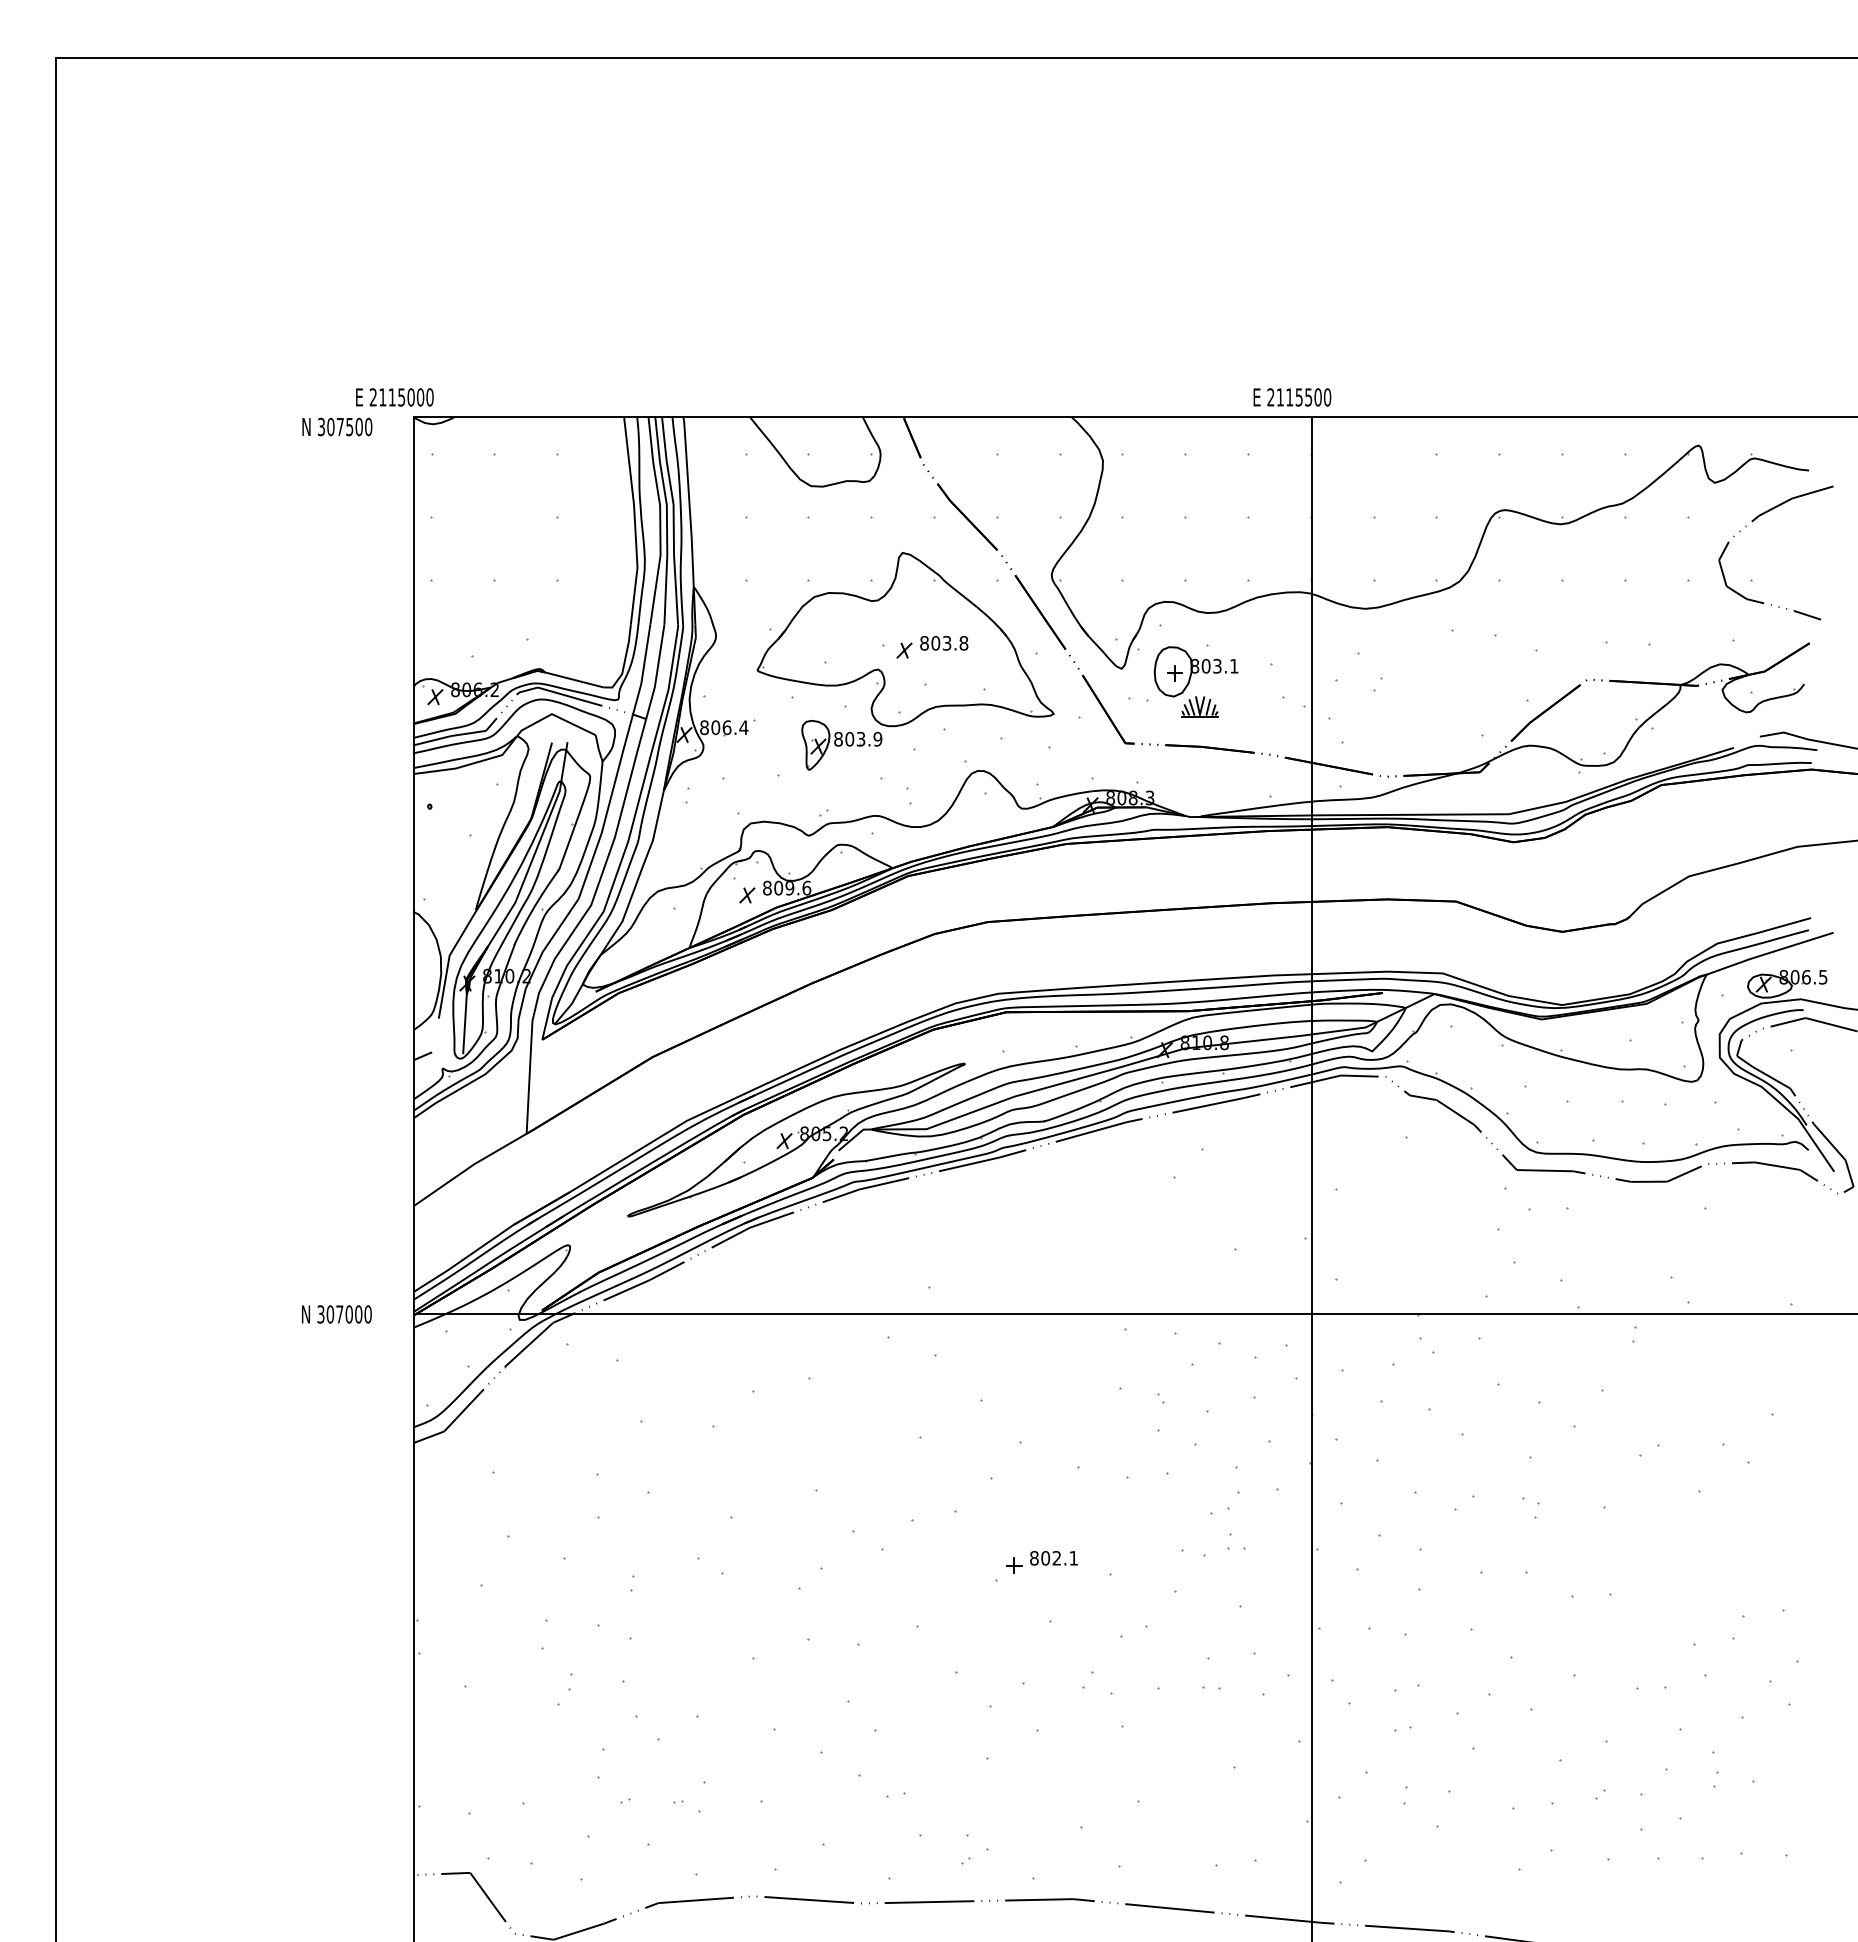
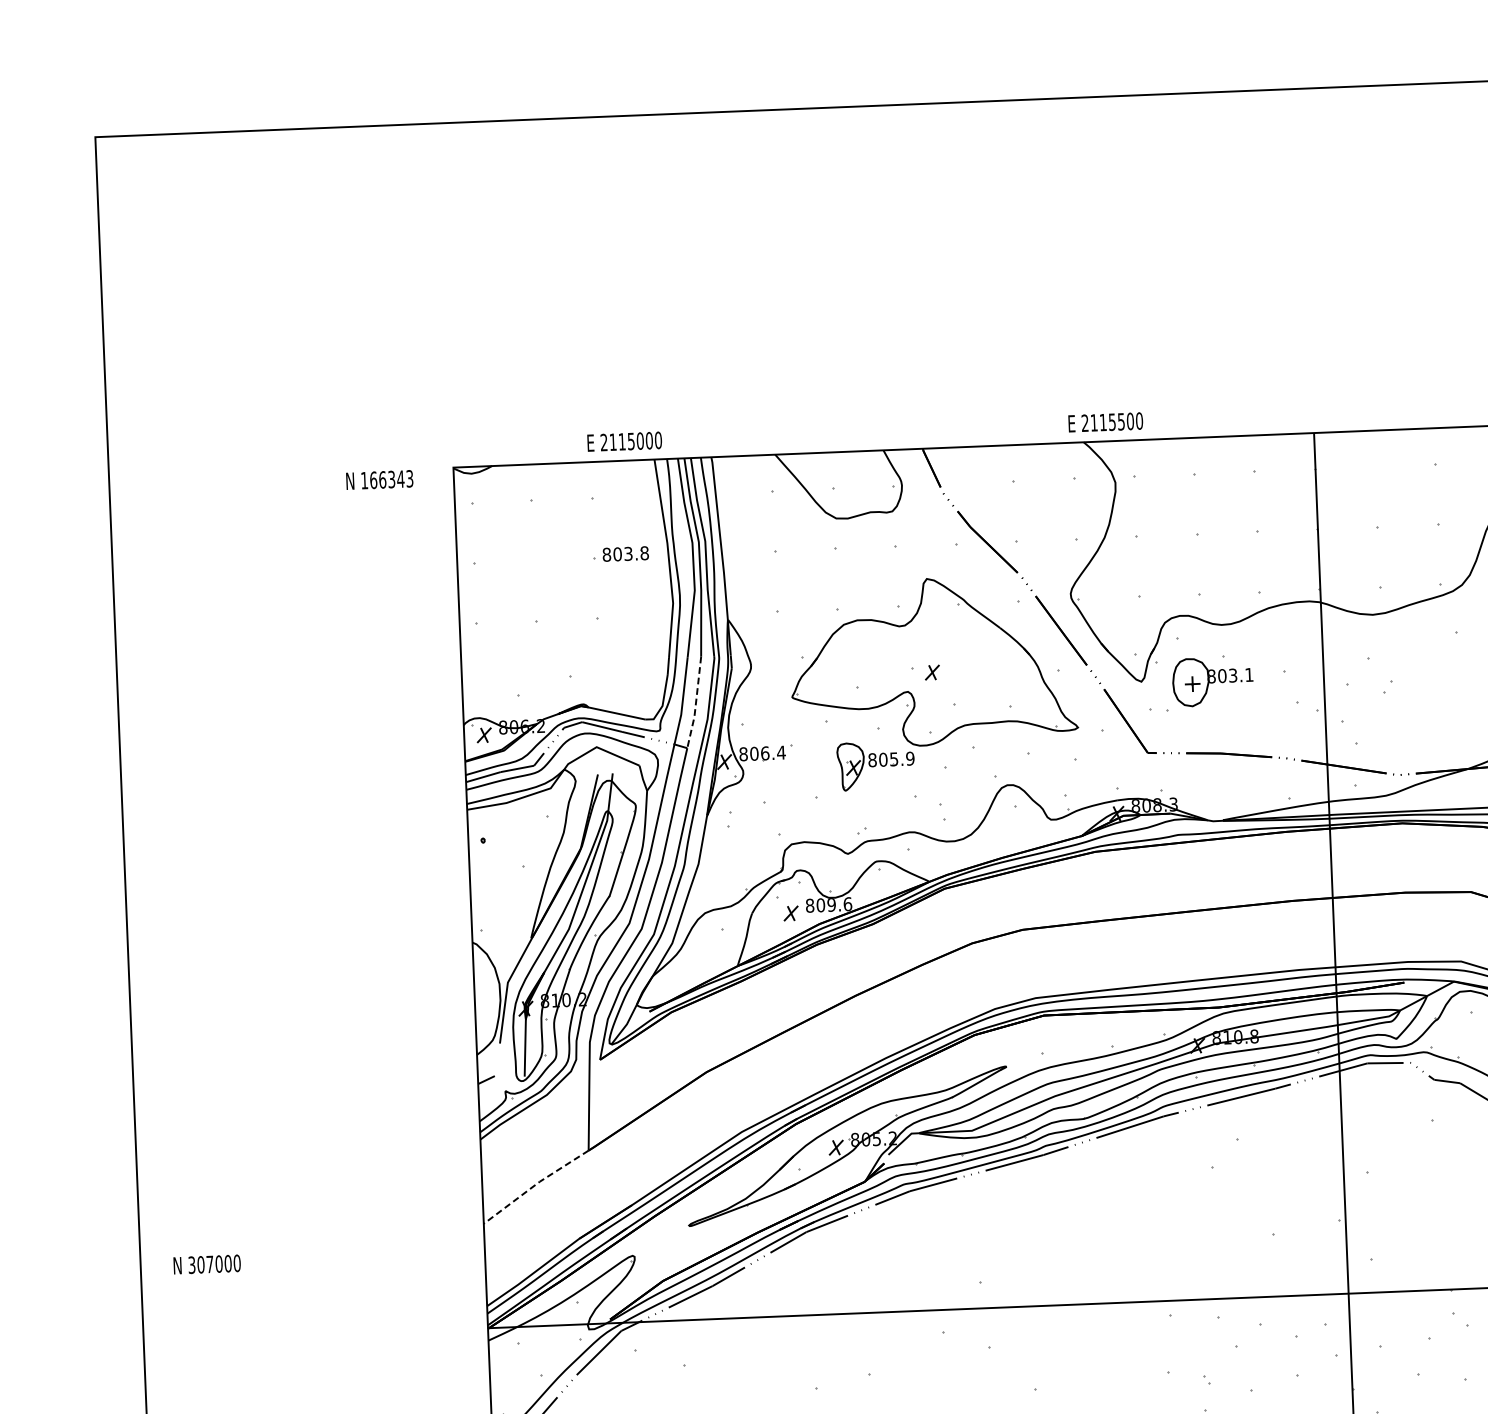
text: (394, 397) -> (624, 441), moved
text: (1292, 397) -> (1105, 422), moved
text: (345, 426) -> (387, 479), 307500 -> 166343
part: (944, 643) -> (626, 554), moved
line: (657, 672) -> (696, 703), solid -> dashed
part: (1199, 706) -> (1217, 714), removed
text: (861, 738) -> (894, 758), 803.9 -> 805.9
line: (469, 1167) -> (535, 1185), solid -> dashed
text: (336, 1314) -> (206, 1264), moved

